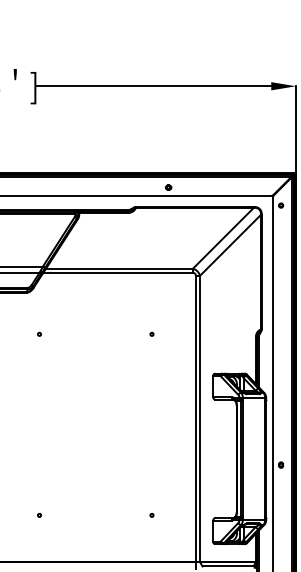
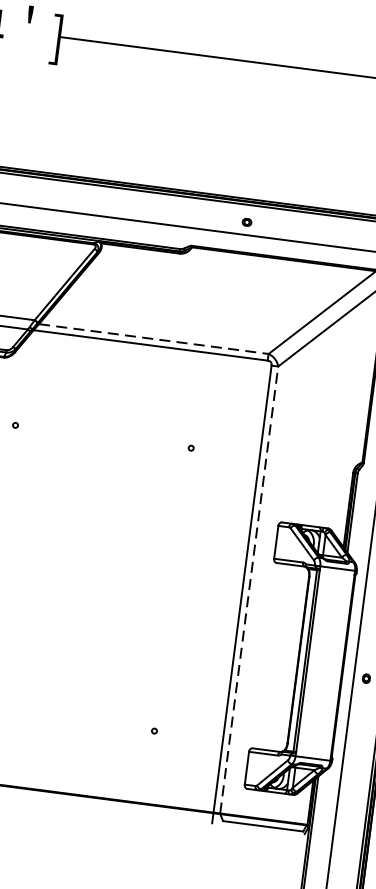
line: (120, 268) -> (155, 338), solid -> dashed
line: (200, 418) -> (249, 589), solid -> dashed

